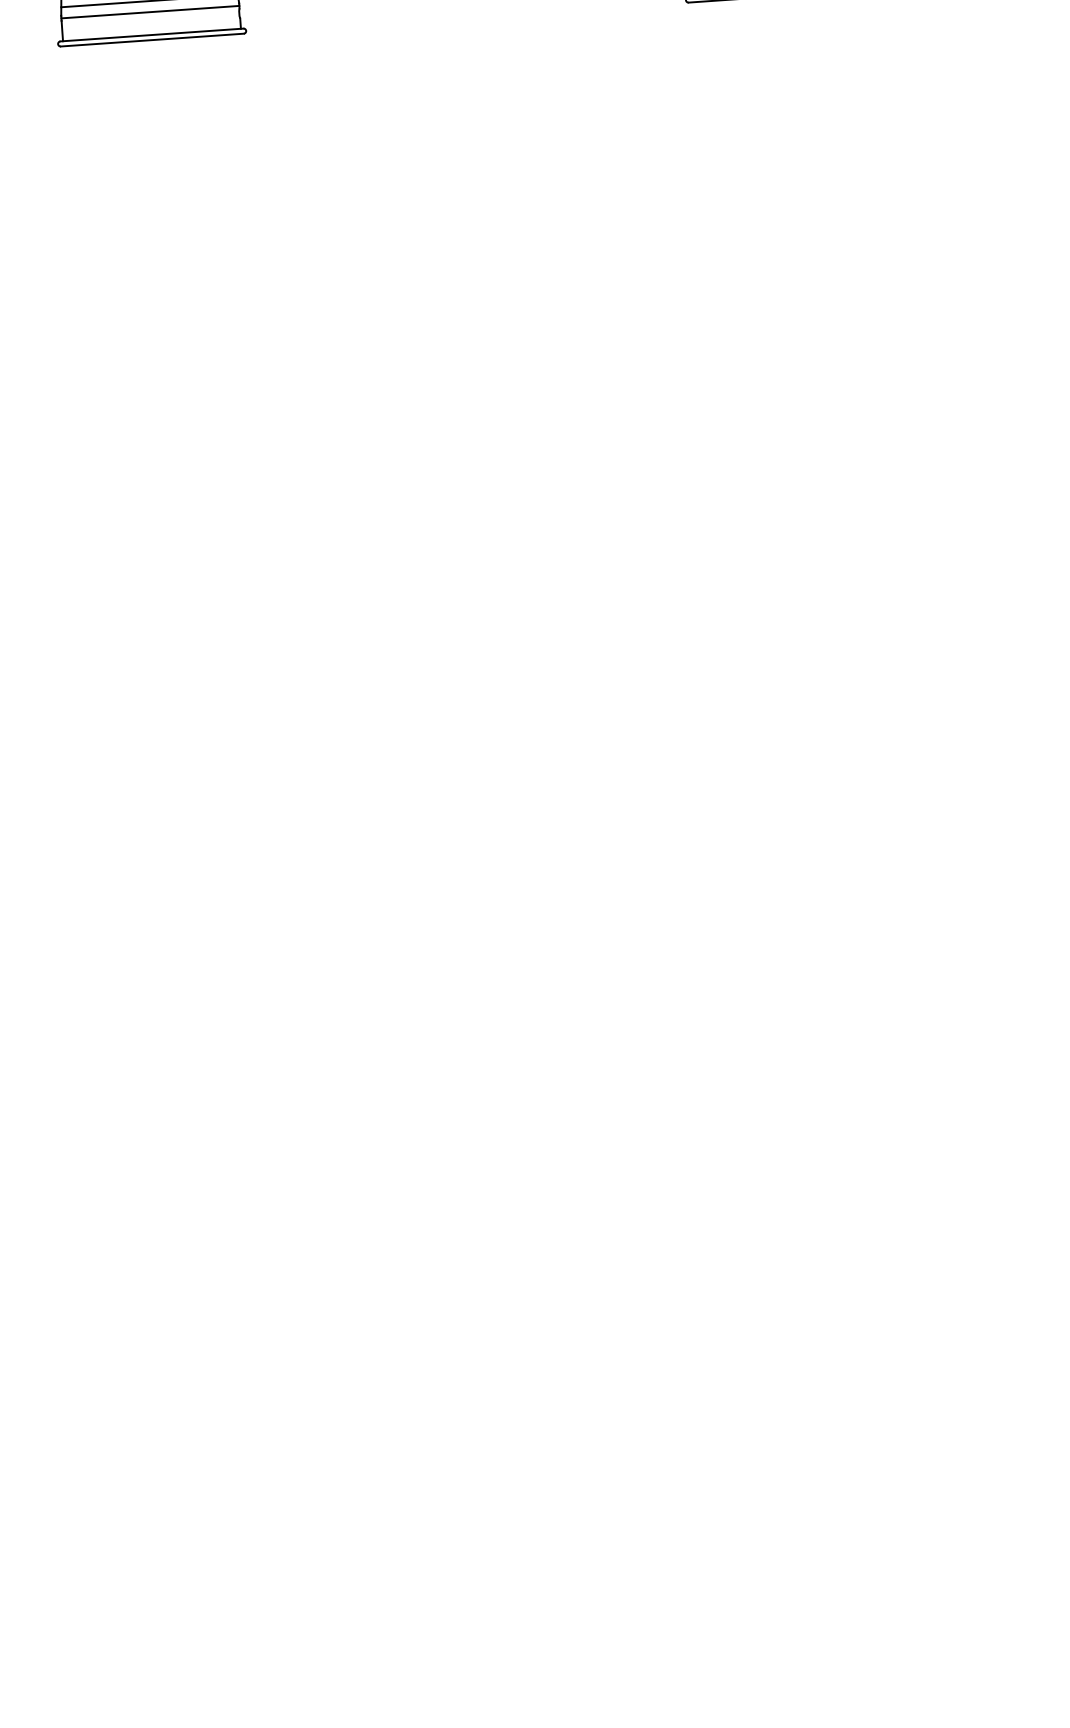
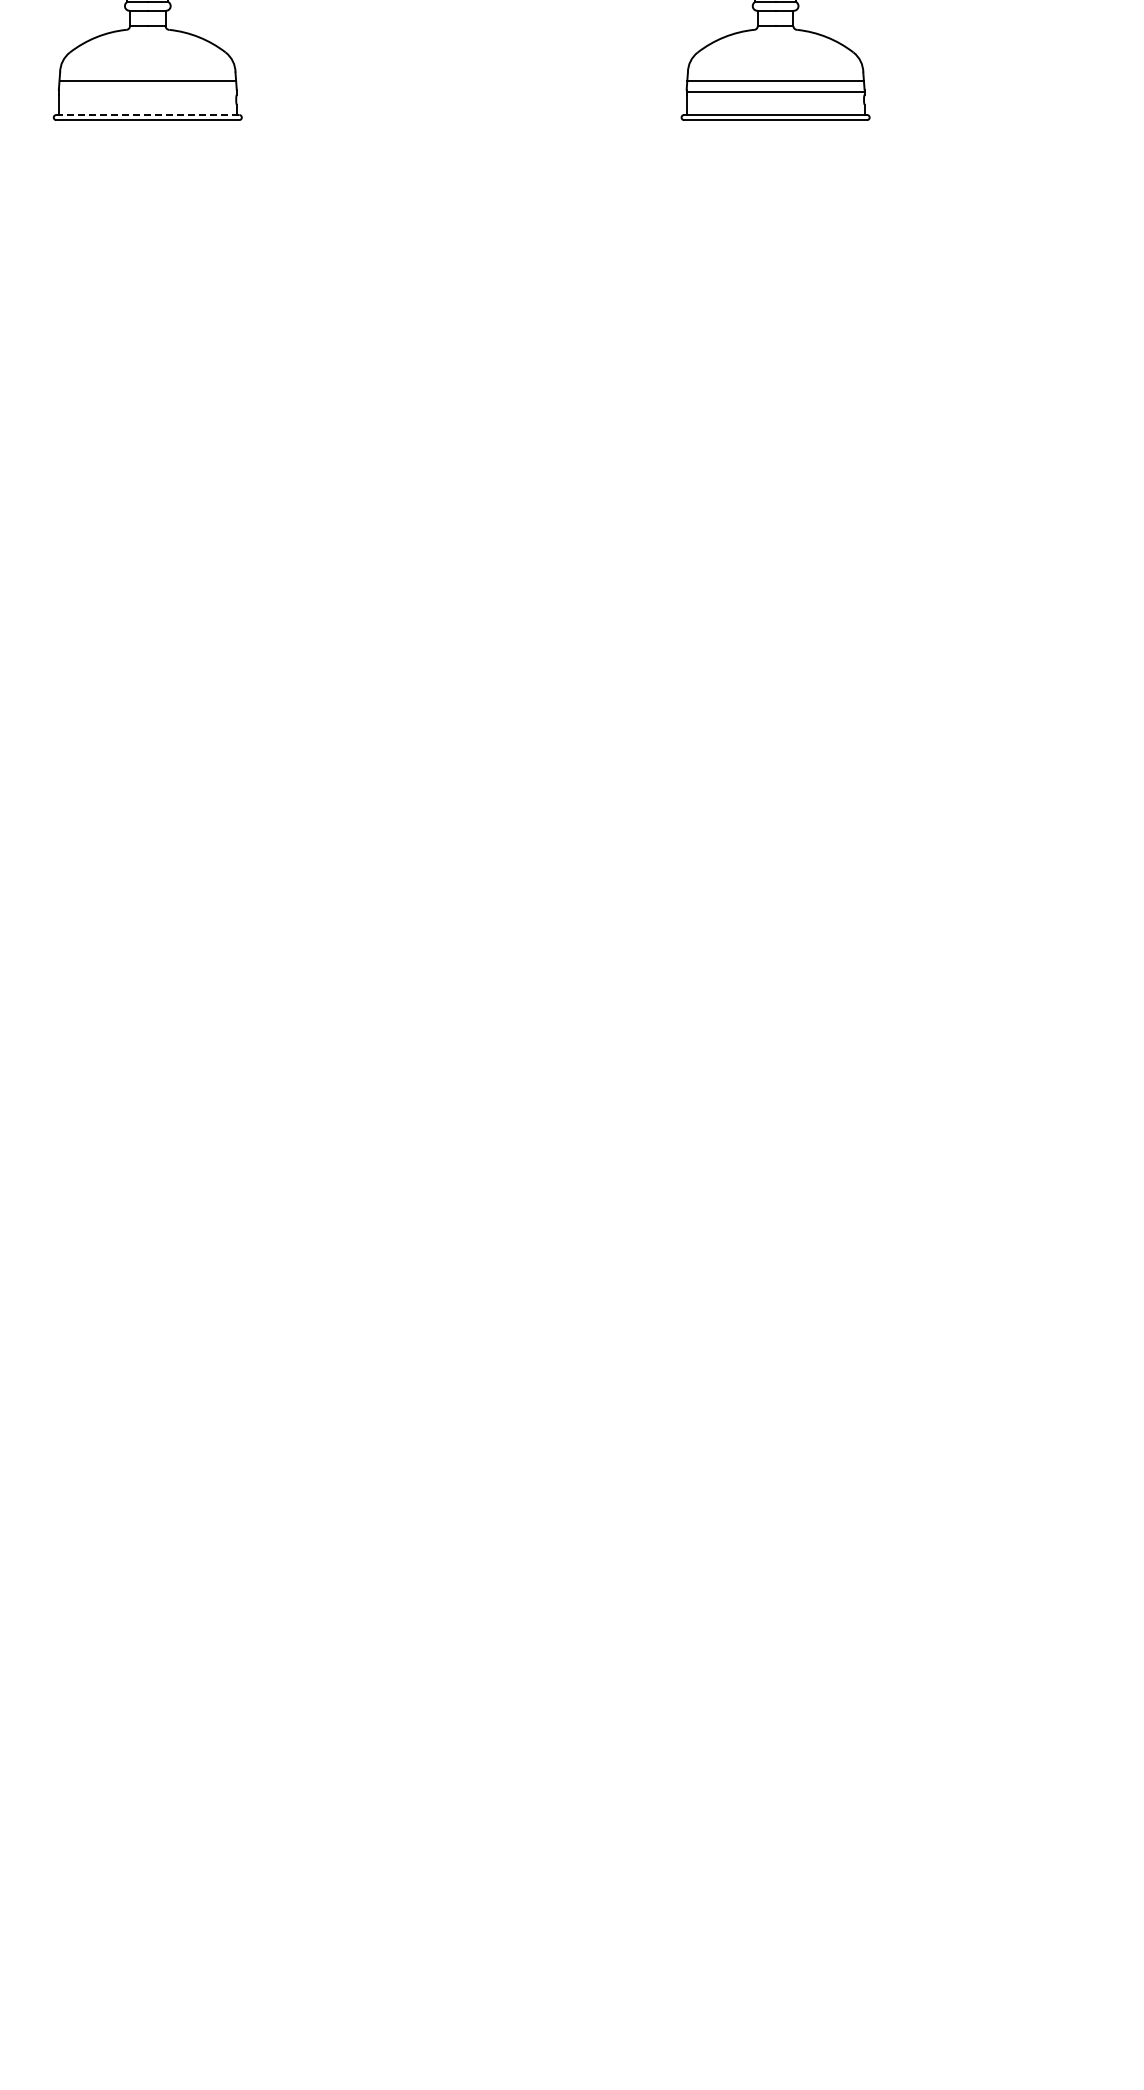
line: (150, 12) -> (147, 92), removed
line: (151, 35) -> (147, 115), solid -> dashed

